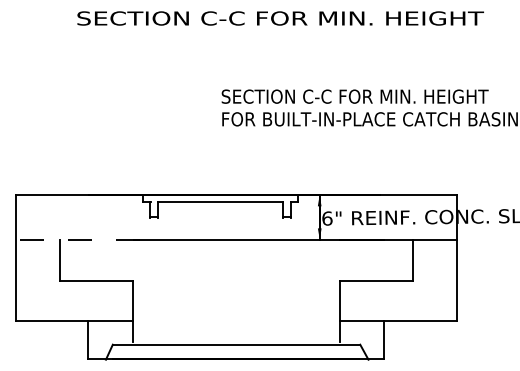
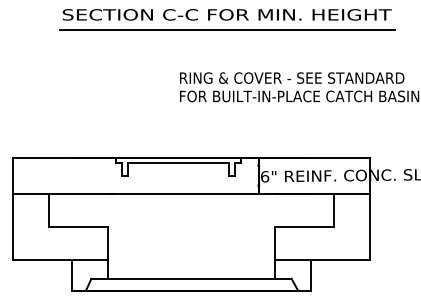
line: (280, 36) -> (227, 29), added
text: (360, 96) -> (291, 77), SECTION C-C FOR MIN. HEIGHT -> RING & COVER - SEE STANDARD
line: (77, 239) -> (62, 193), dashed -> solid

